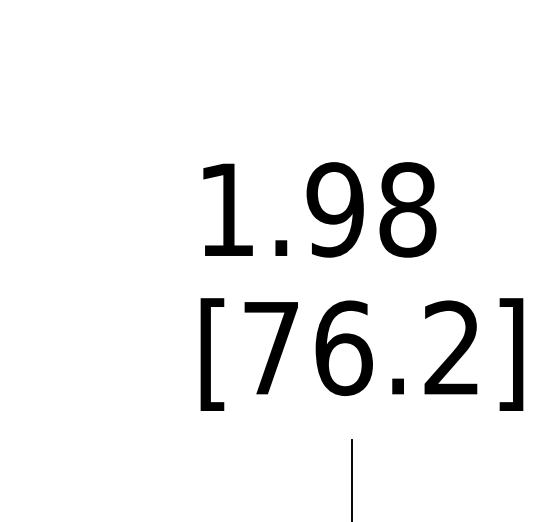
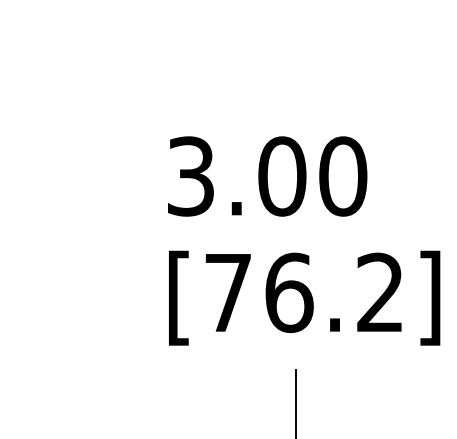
text: (317, 209) -> (267, 176), 1.98 -> 3.00

